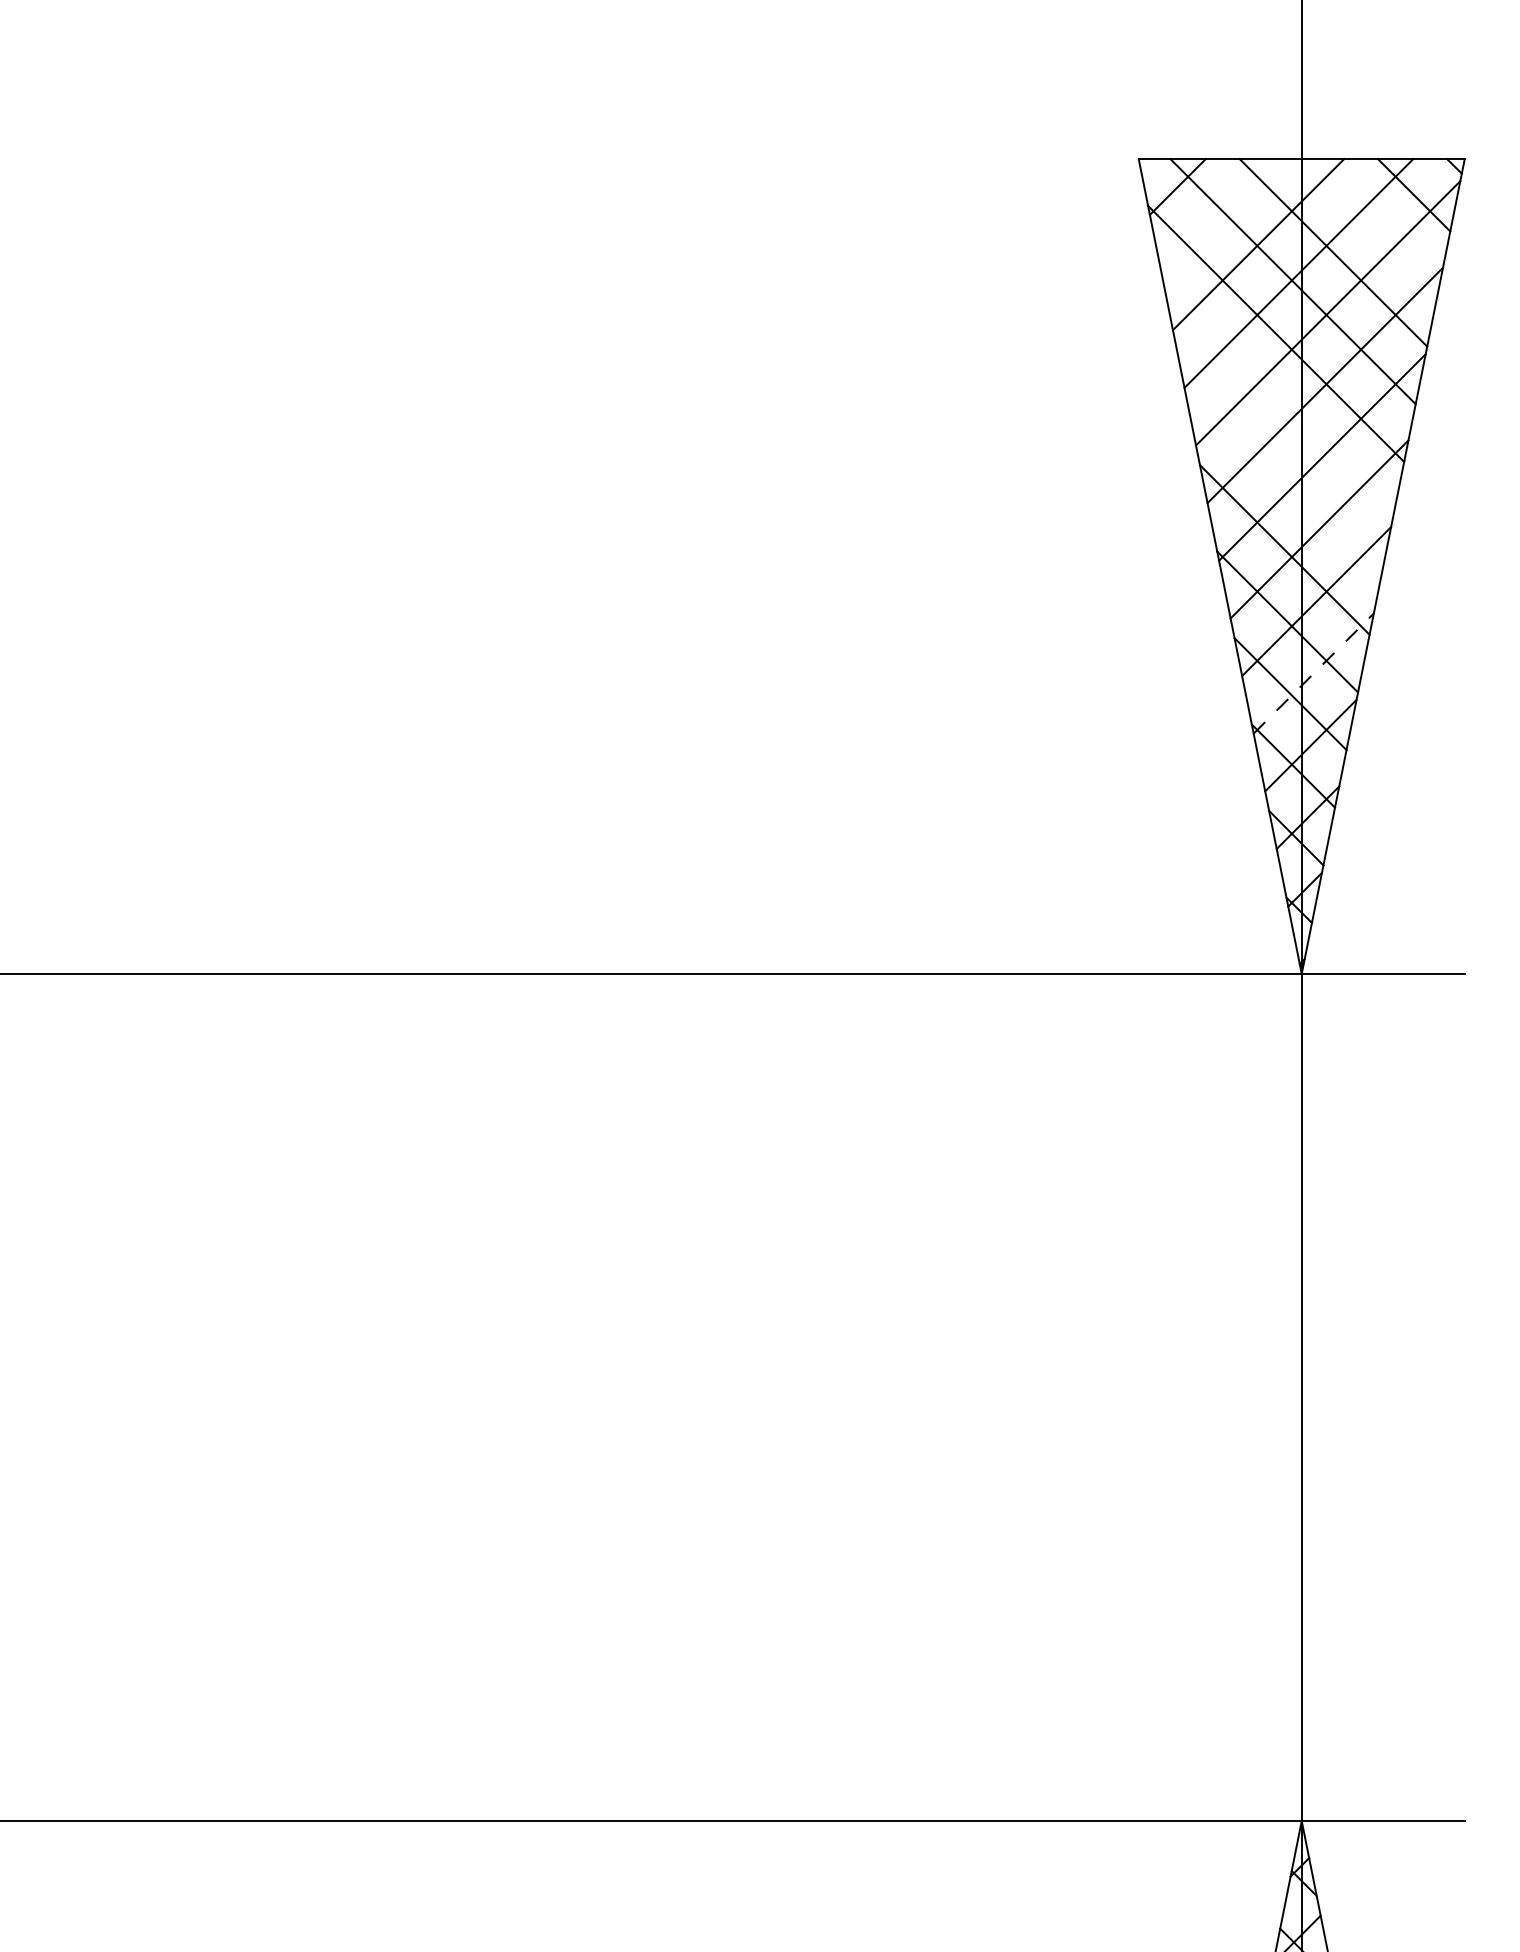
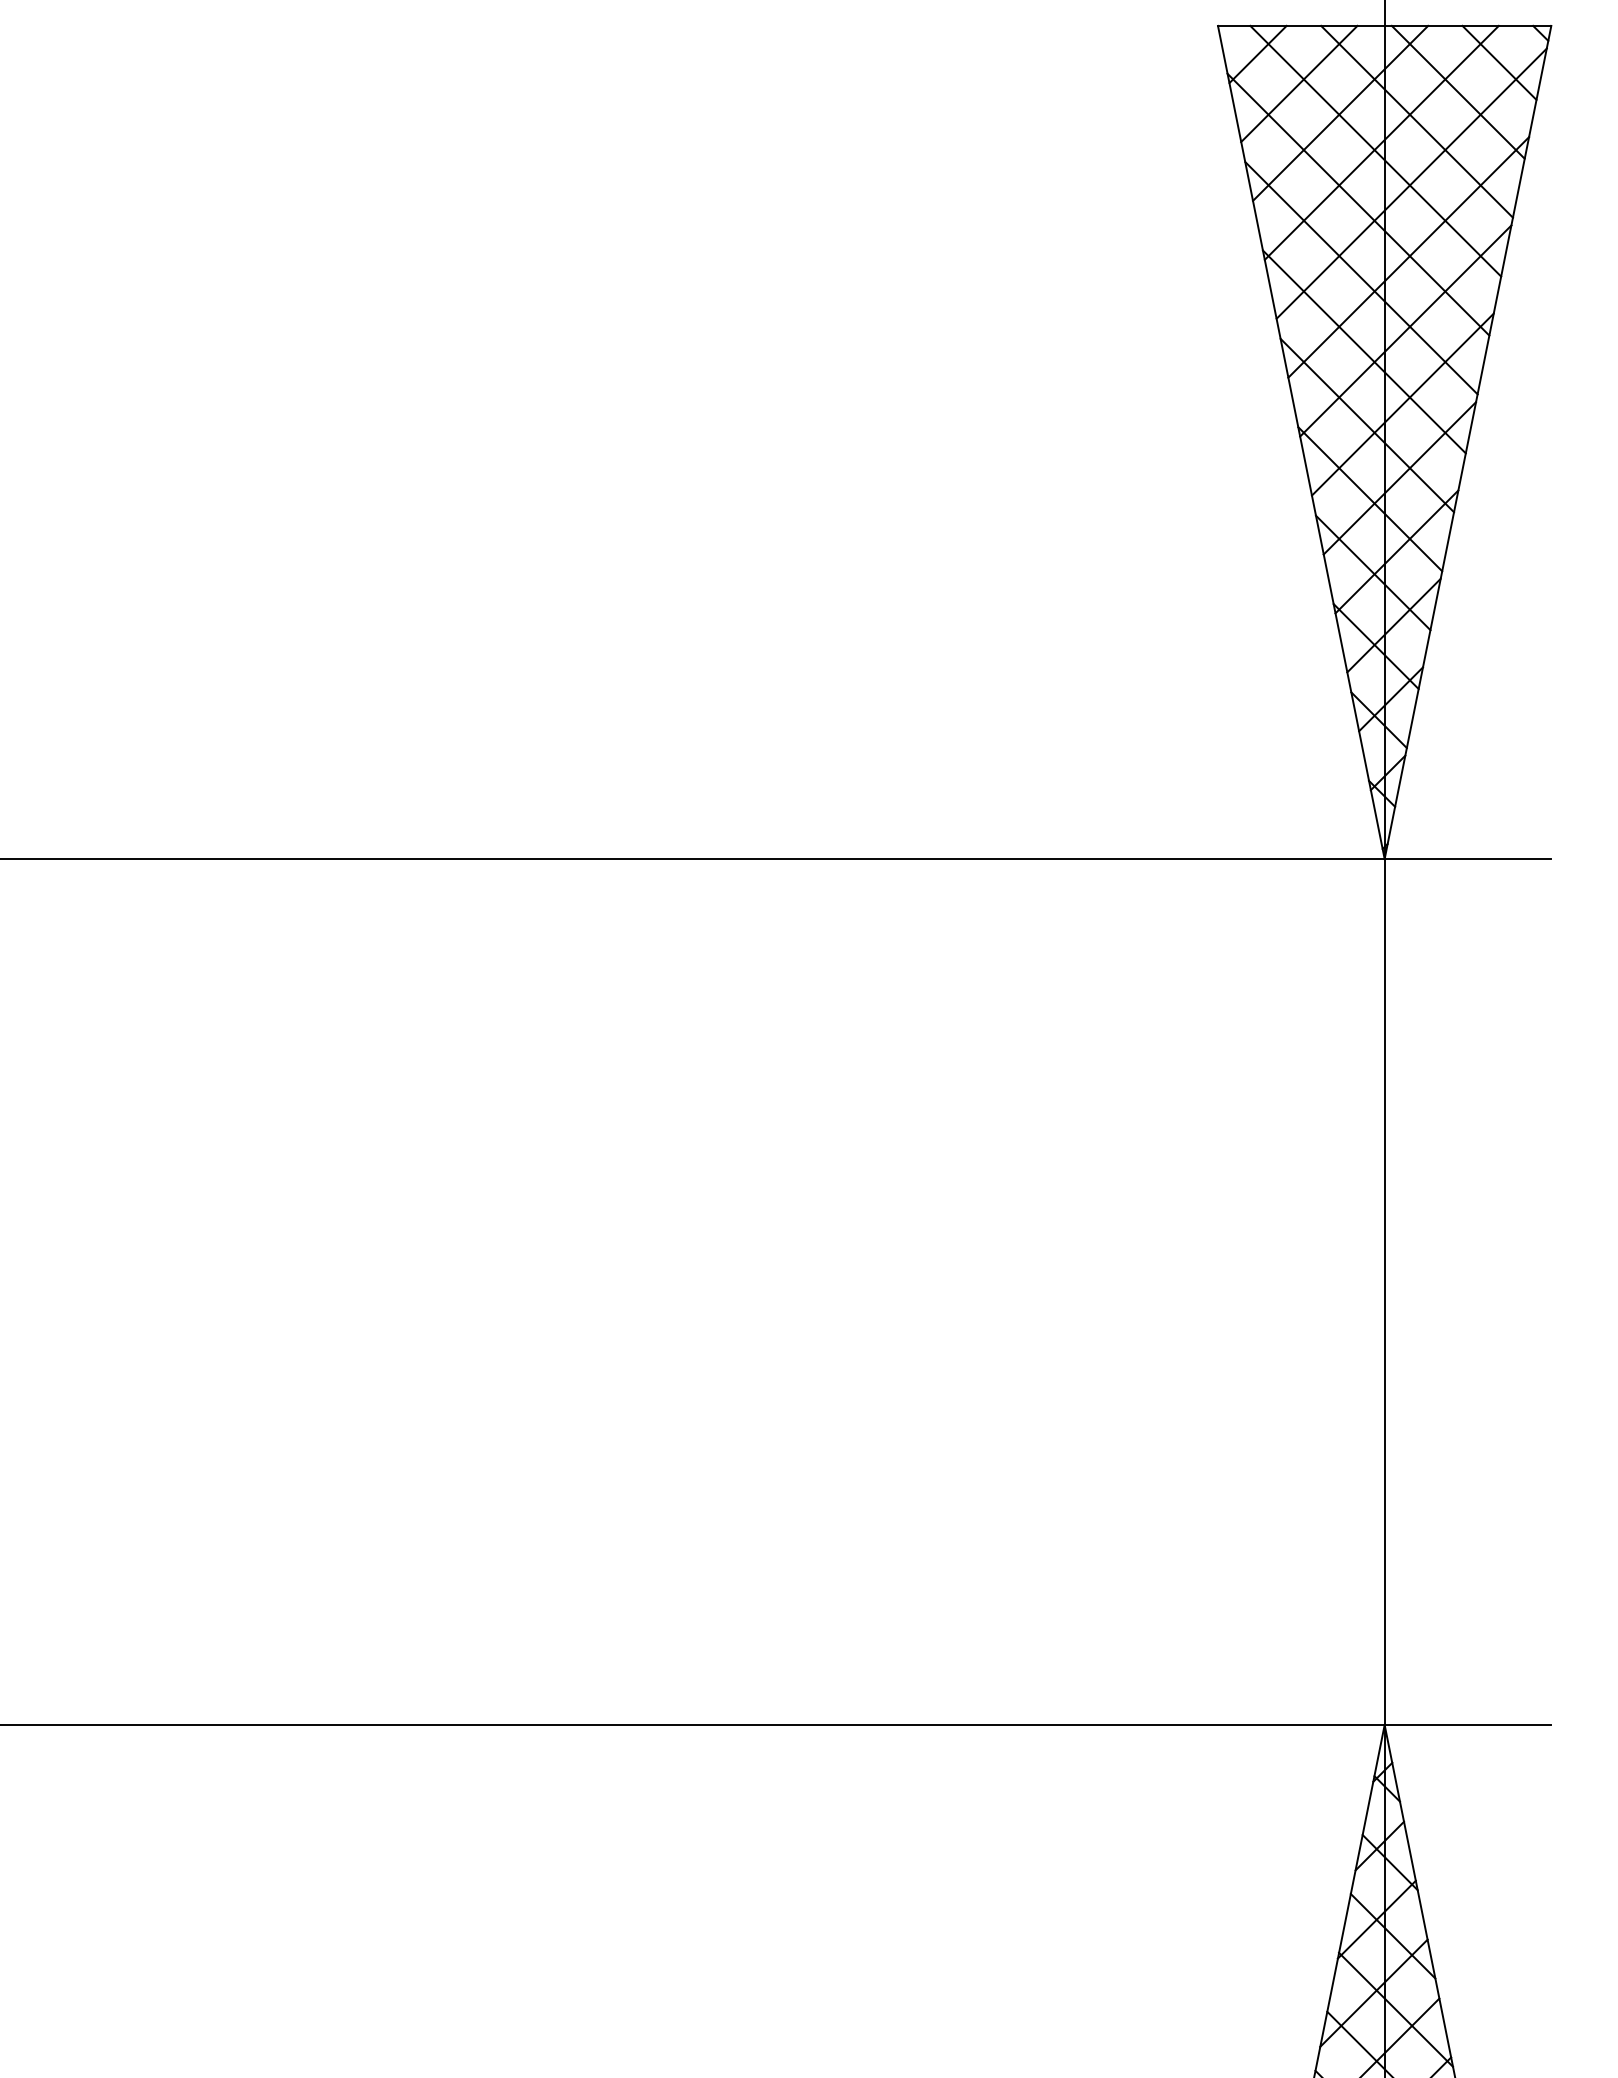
line: (1218, 215) -> (1299, 83), added
line: (1372, 223) -> (1457, 91), added
line: (1279, 406) -> (1361, 278), added
line: (1282, 477) -> (1364, 351), added
line: (1313, 673) -> (1396, 551), dashed -> solid

